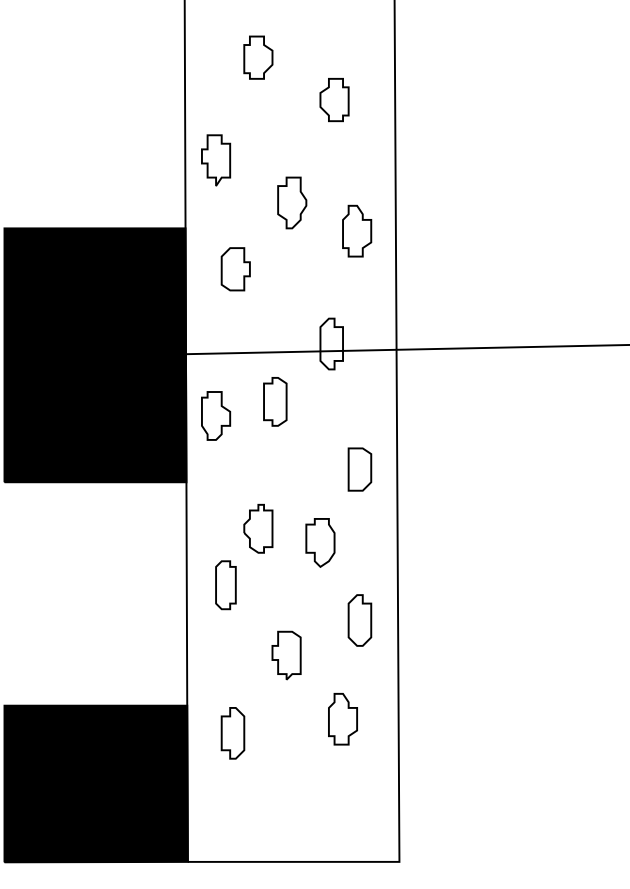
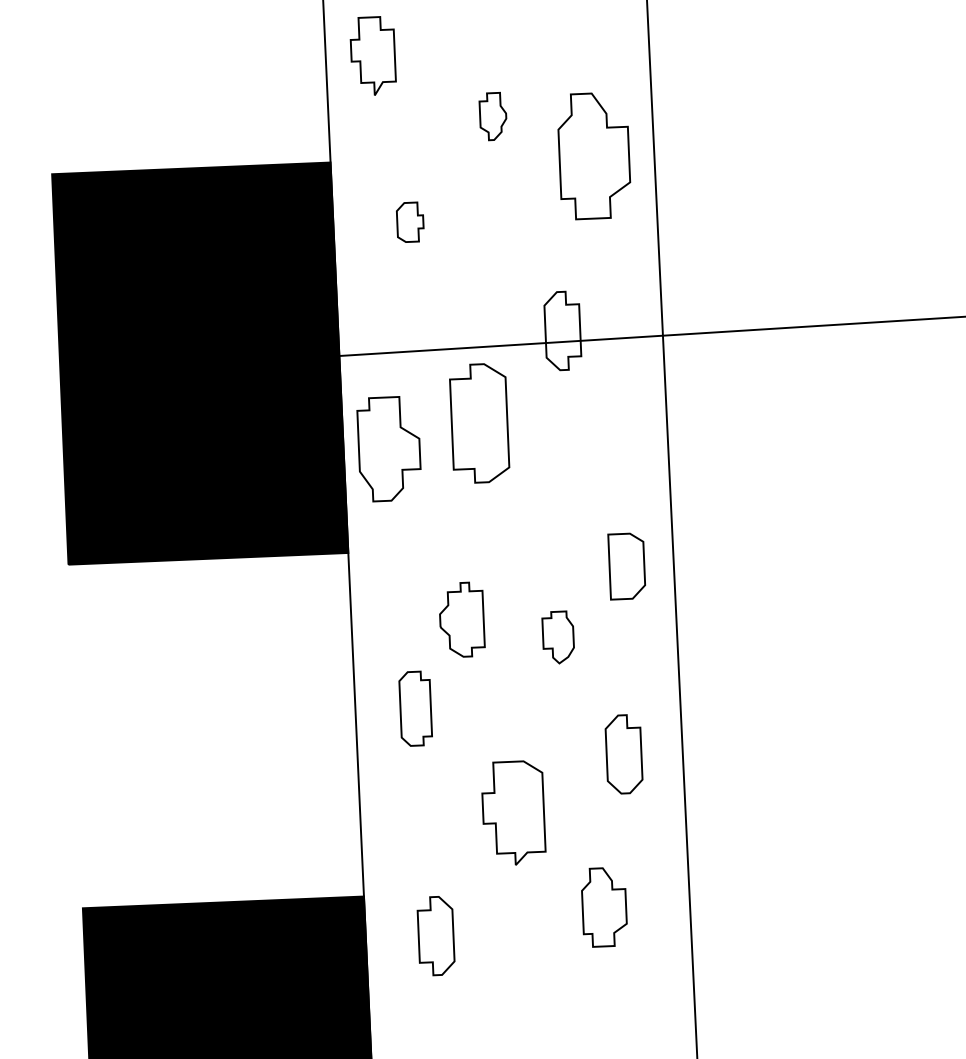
part: (292, 202) -> (493, 115), size x0.6
part: (357, 230) -> (595, 154), size x1.6
part: (235, 269) -> (410, 222), size x0.6
part: (275, 401) -> (480, 422), size x1.6
part: (216, 415) -> (390, 448), size x1.4
part: (359, 469) -> (626, 566), moved
part: (320, 542) -> (558, 636), size x0.7
part: (286, 655) -> (513, 812), size x1.4

